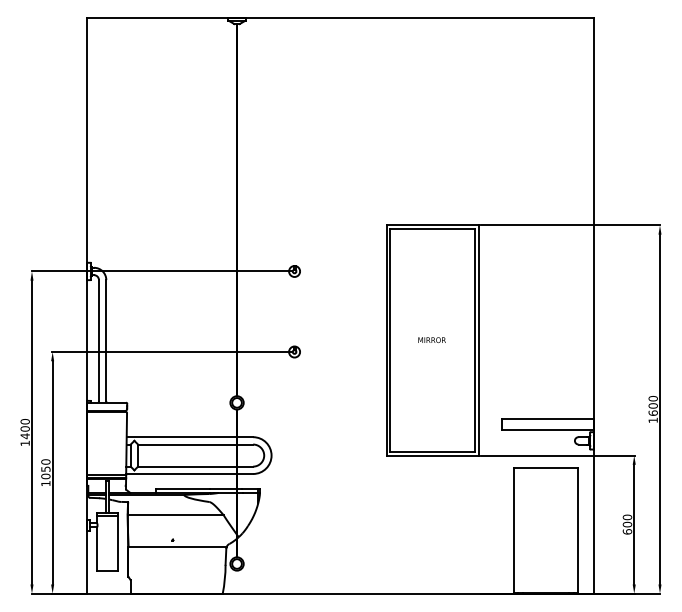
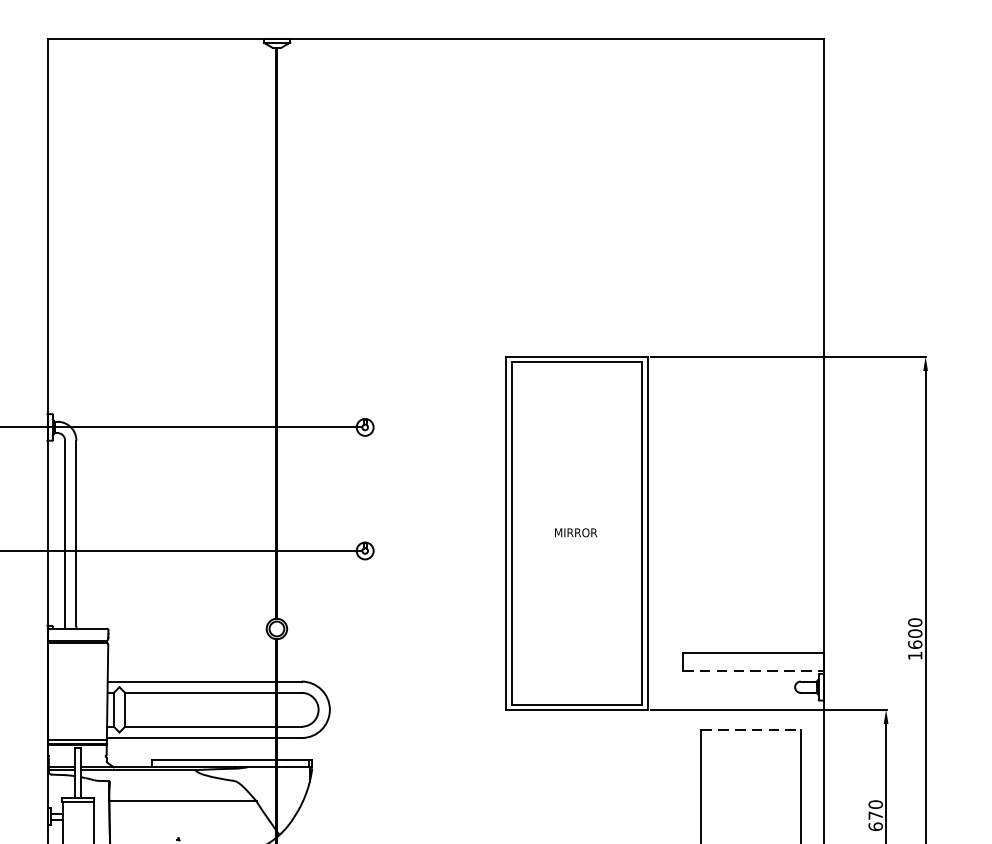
line: (548, 430) -> (754, 671), solid -> dashed
line: (546, 468) -> (751, 729), solid -> dashed
text: (627, 524) -> (875, 815), 600 -> 670

